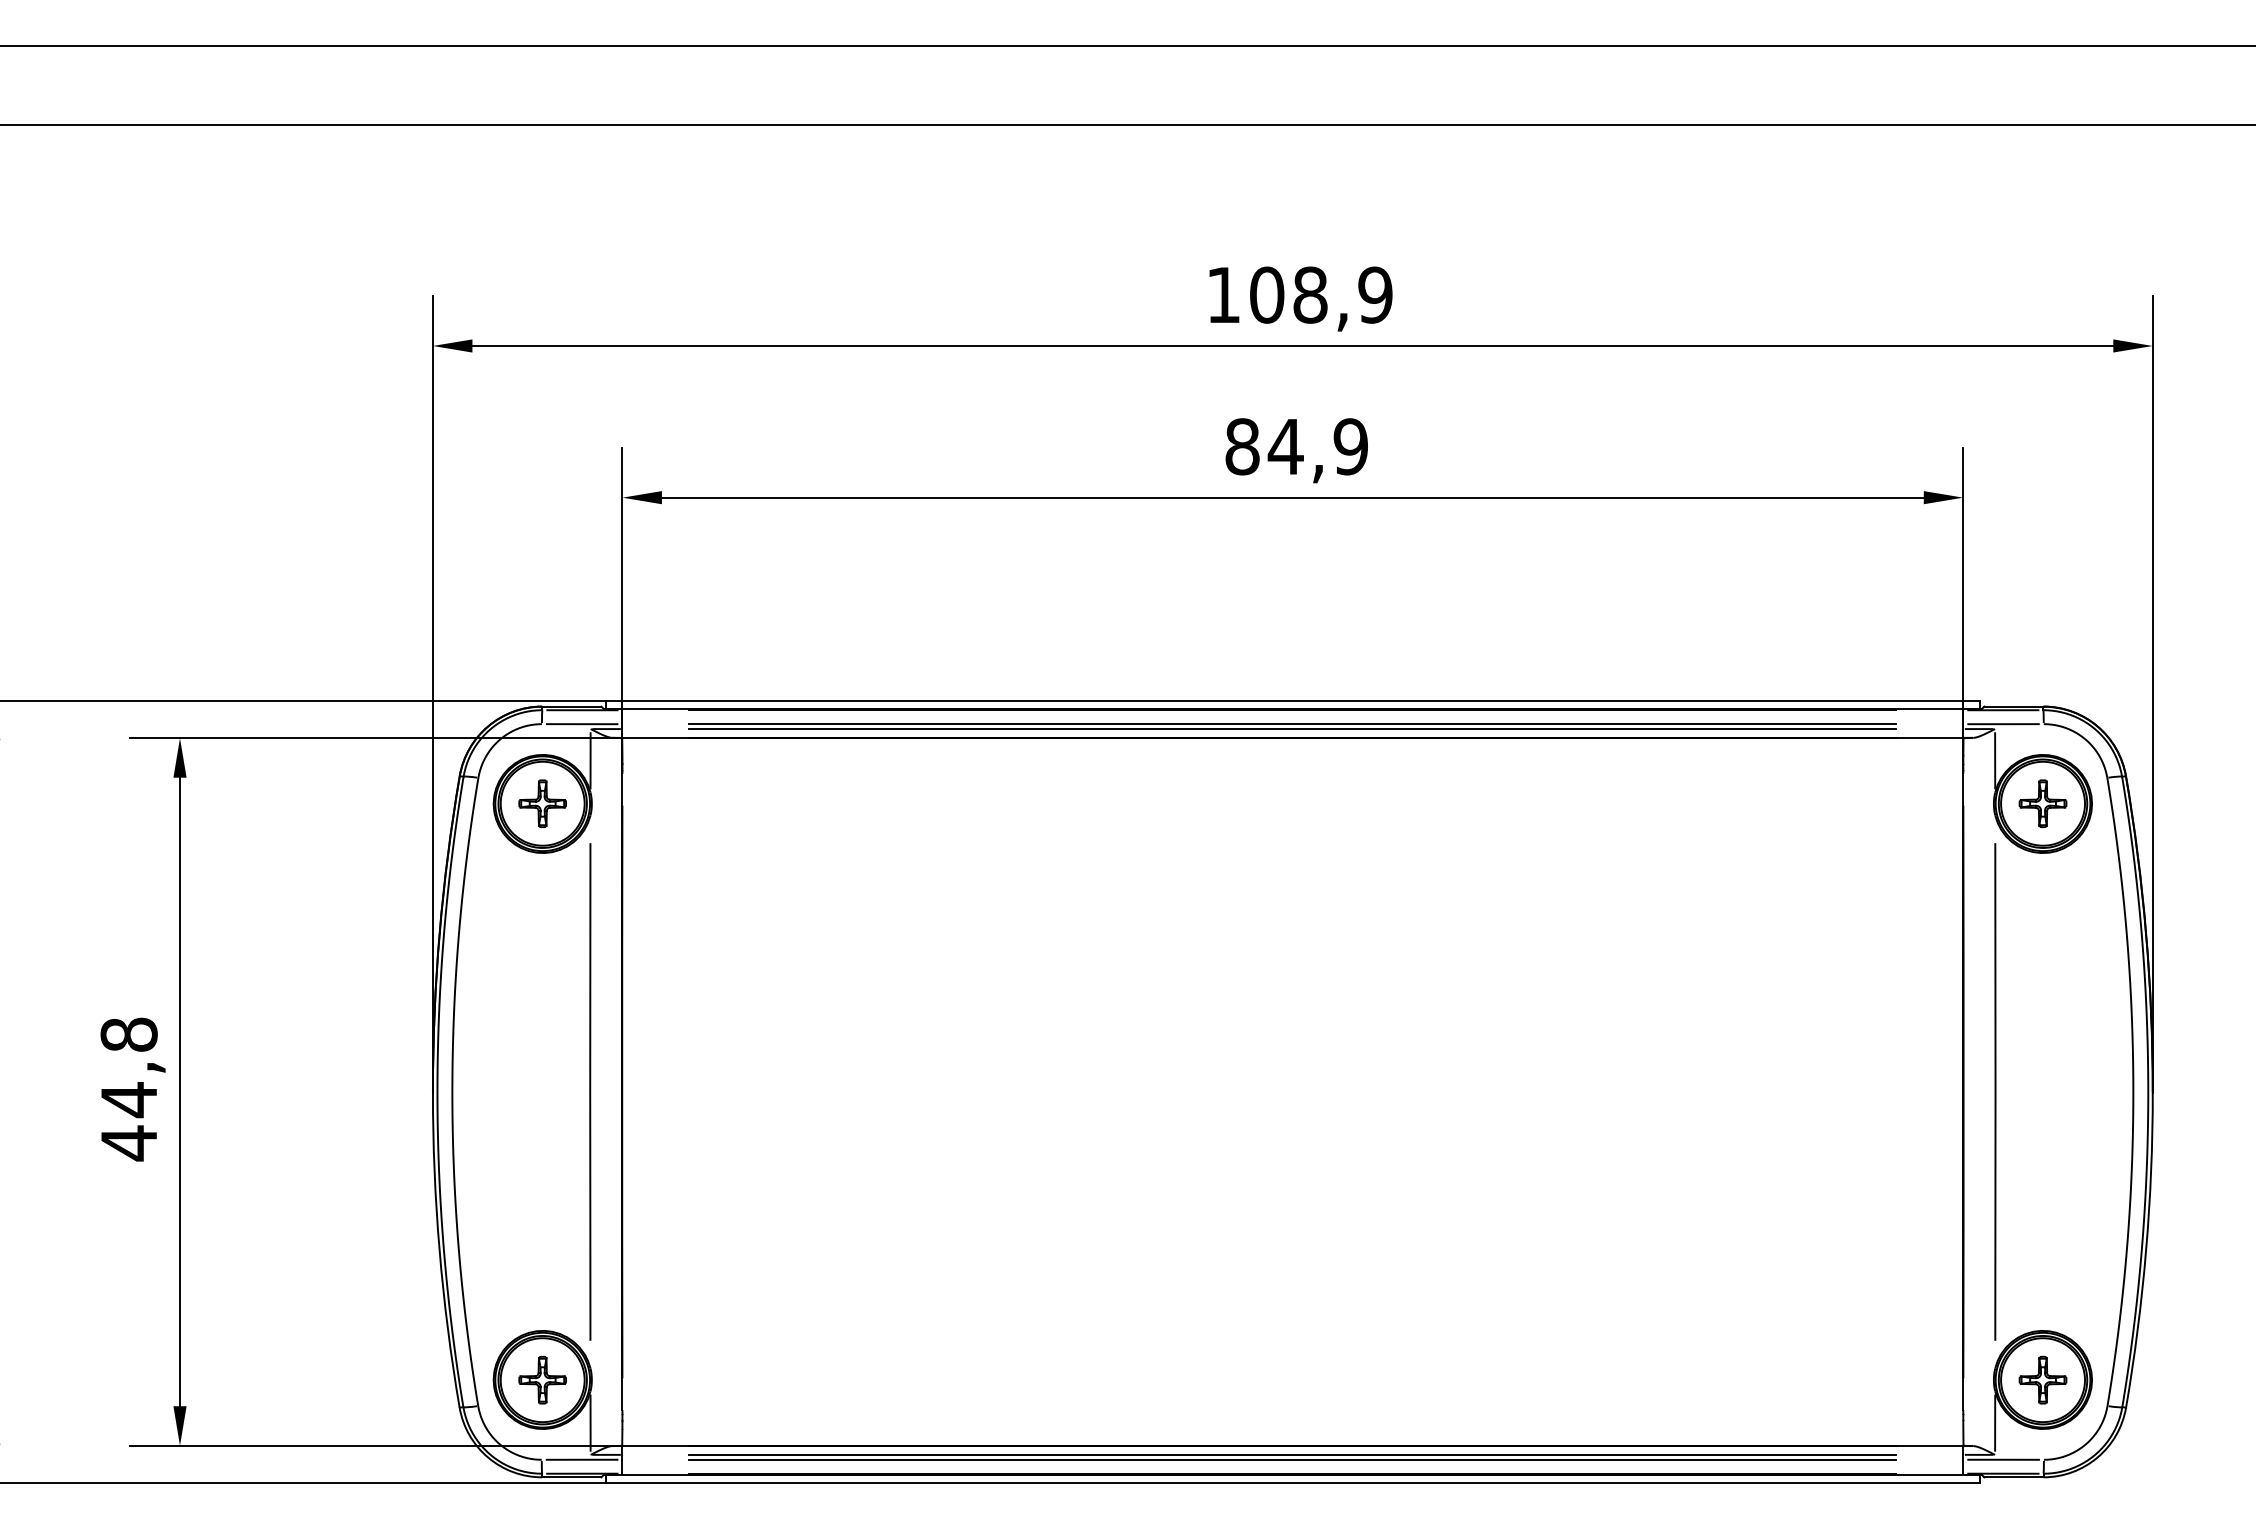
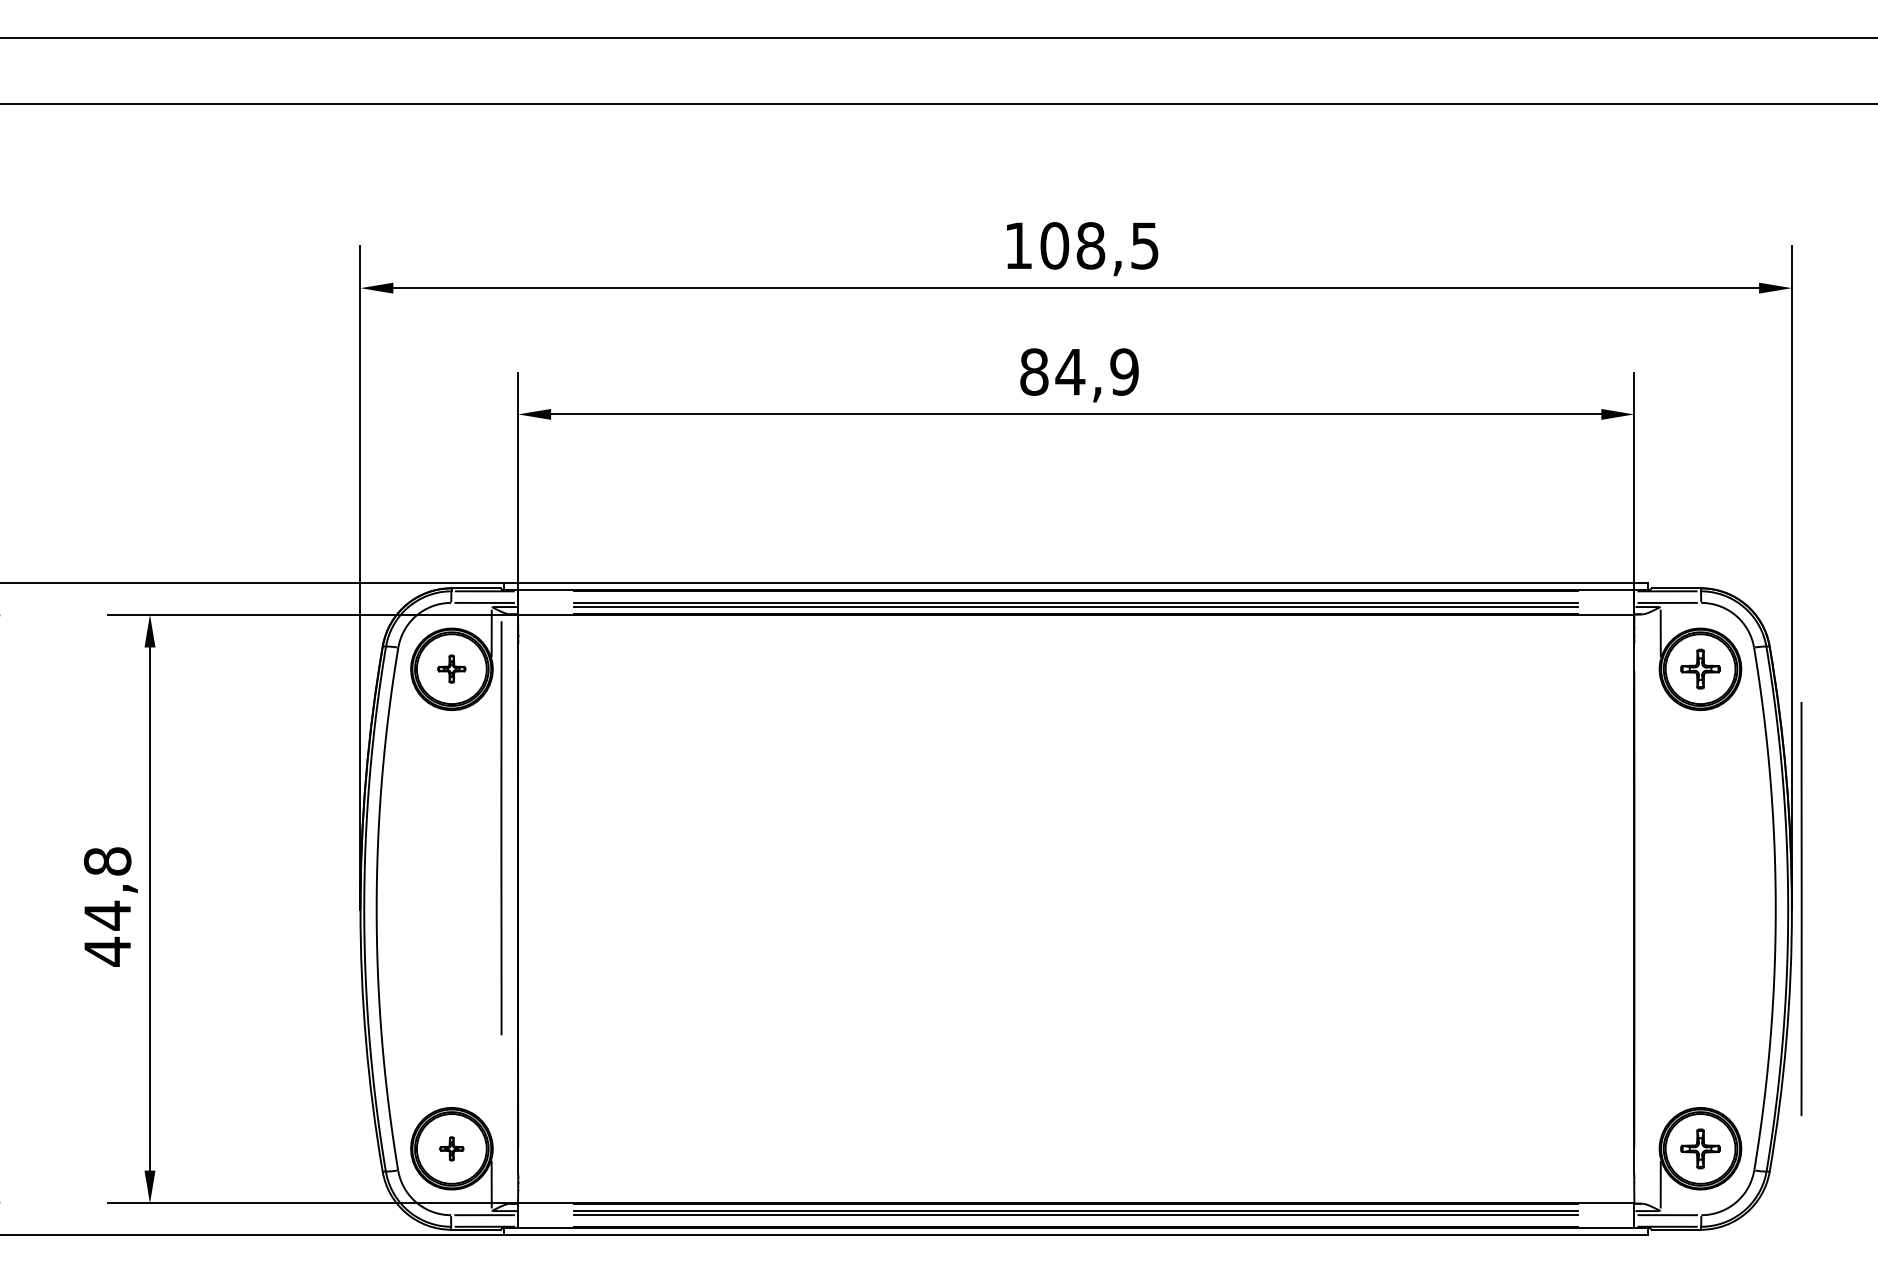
text: (1375, 294) -> (1144, 245), 108,9 -> 108,5
part: (542, 803) -> (451, 668), size x0.7
line: (590, 1091) -> (501, 827), moved
line: (1995, 1091) -> (1801, 908), moved
part: (542, 1379) -> (451, 1148), size x0.6

